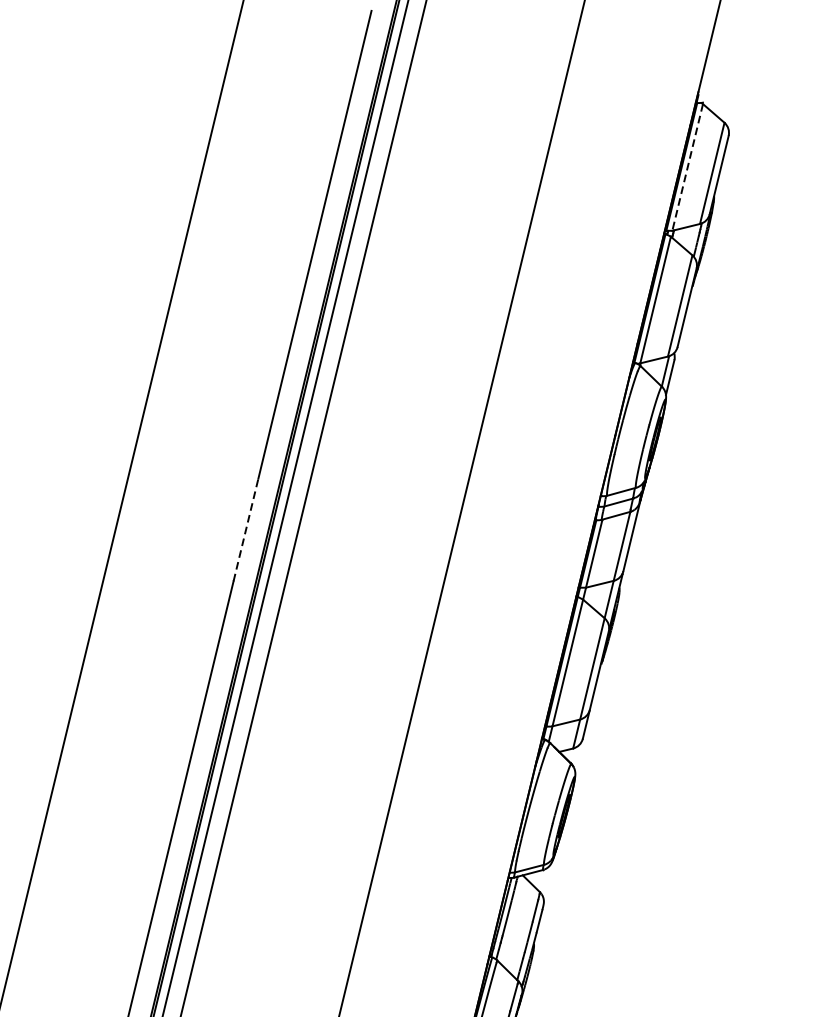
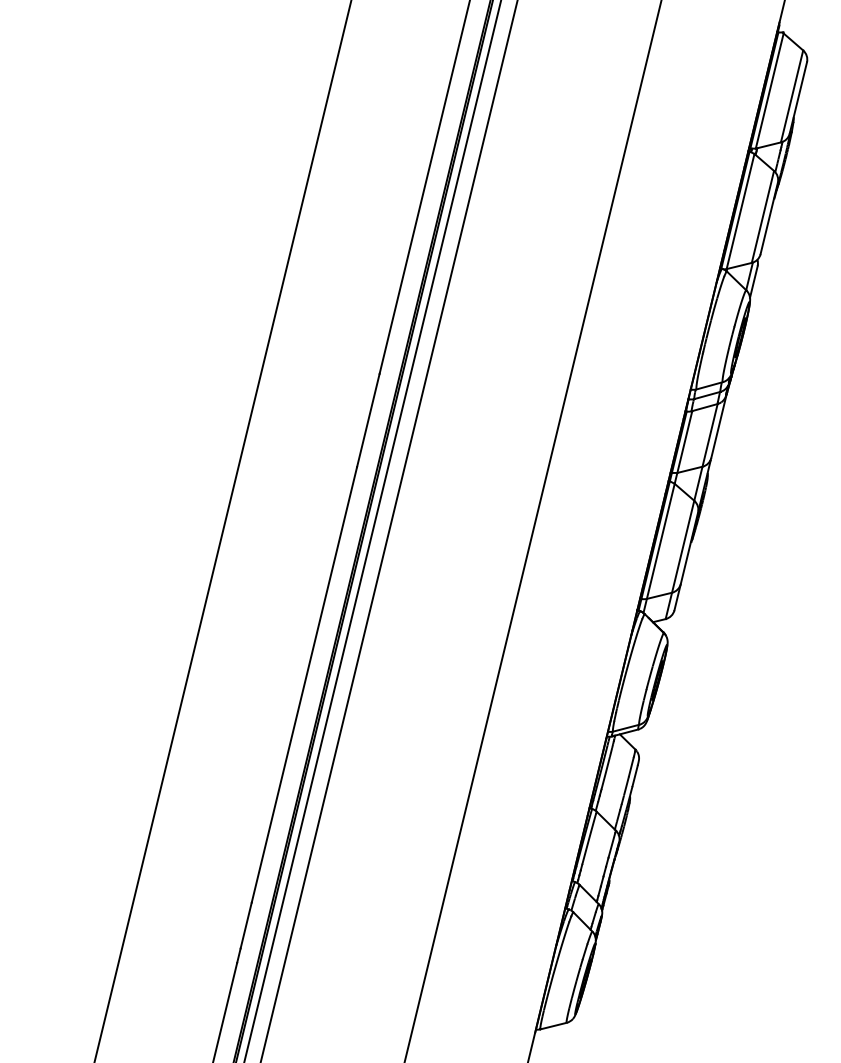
line: (687, 167) -> (769, 91), dashed -> solid
line: (246, 529) -> (368, 420), dashed -> solid

